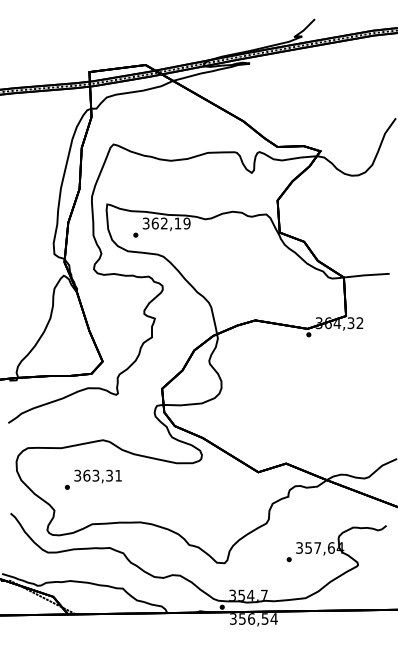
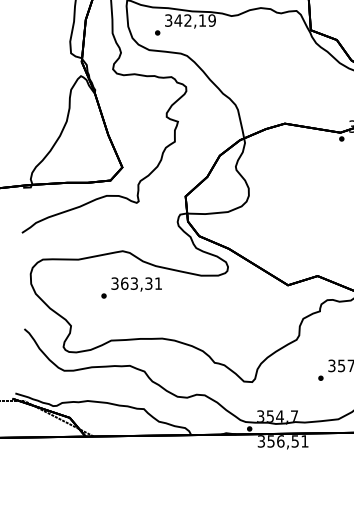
text: (154, 223) -> (177, 20), 362,19 -> 342,19
text: (92, 479) -> (130, 287), moved
text: (273, 618) -> (304, 440), 356,54 -> 356,51

